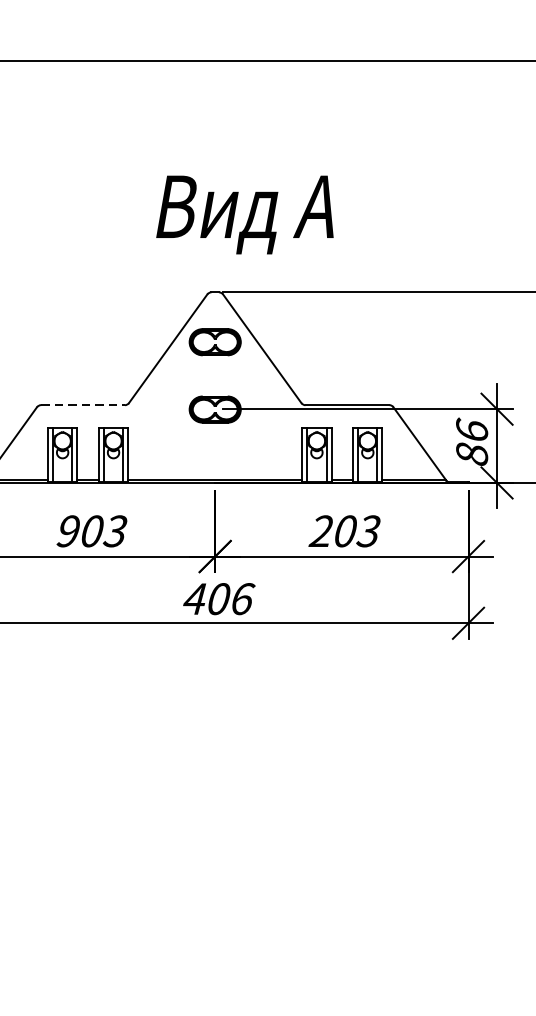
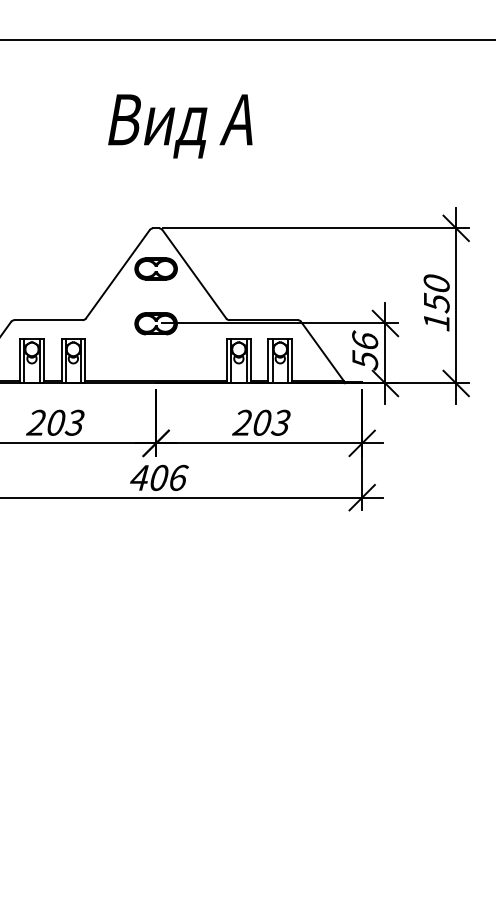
text: (245, 215) -> (180, 126), moved
line: (84, 405) -> (49, 320), dashed -> solid
text: (472, 454) -> (365, 360), 86 -> 56
text: (66, 530) -> (35, 422), 903 -> 203

